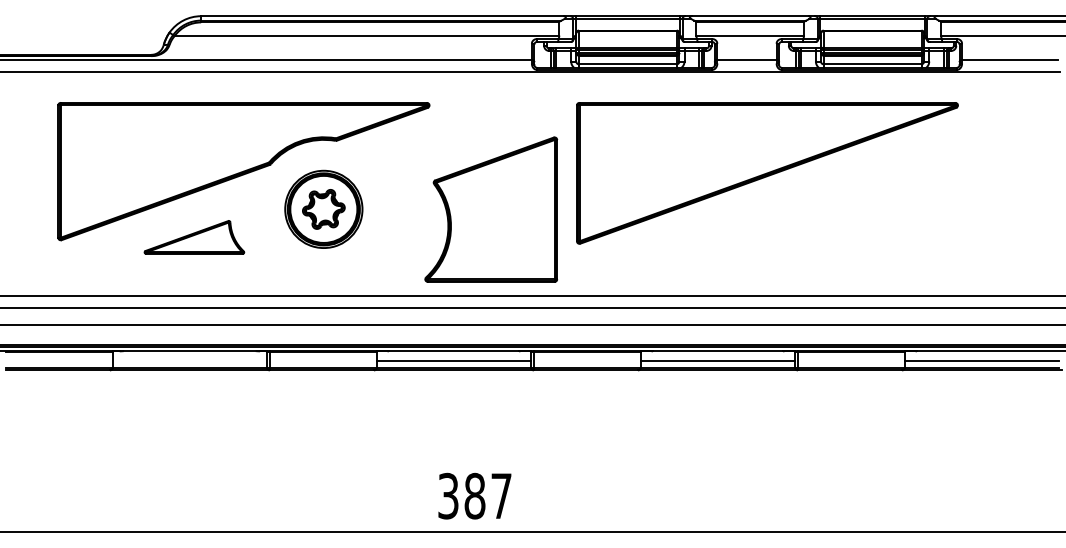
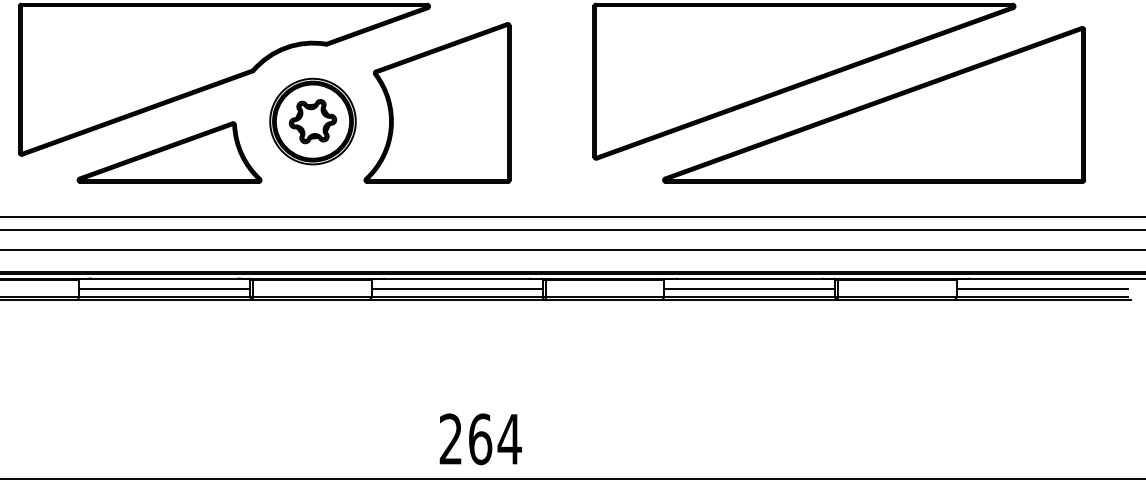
part: (830, 194) -> (874, 105), added
part: (491, 209) -> (437, 102), moved
part: (194, 237) -> (169, 152), size x1.67
line: (189, 360) -> (164, 288), added
text: (475, 495) -> (480, 438), 387 -> 264

